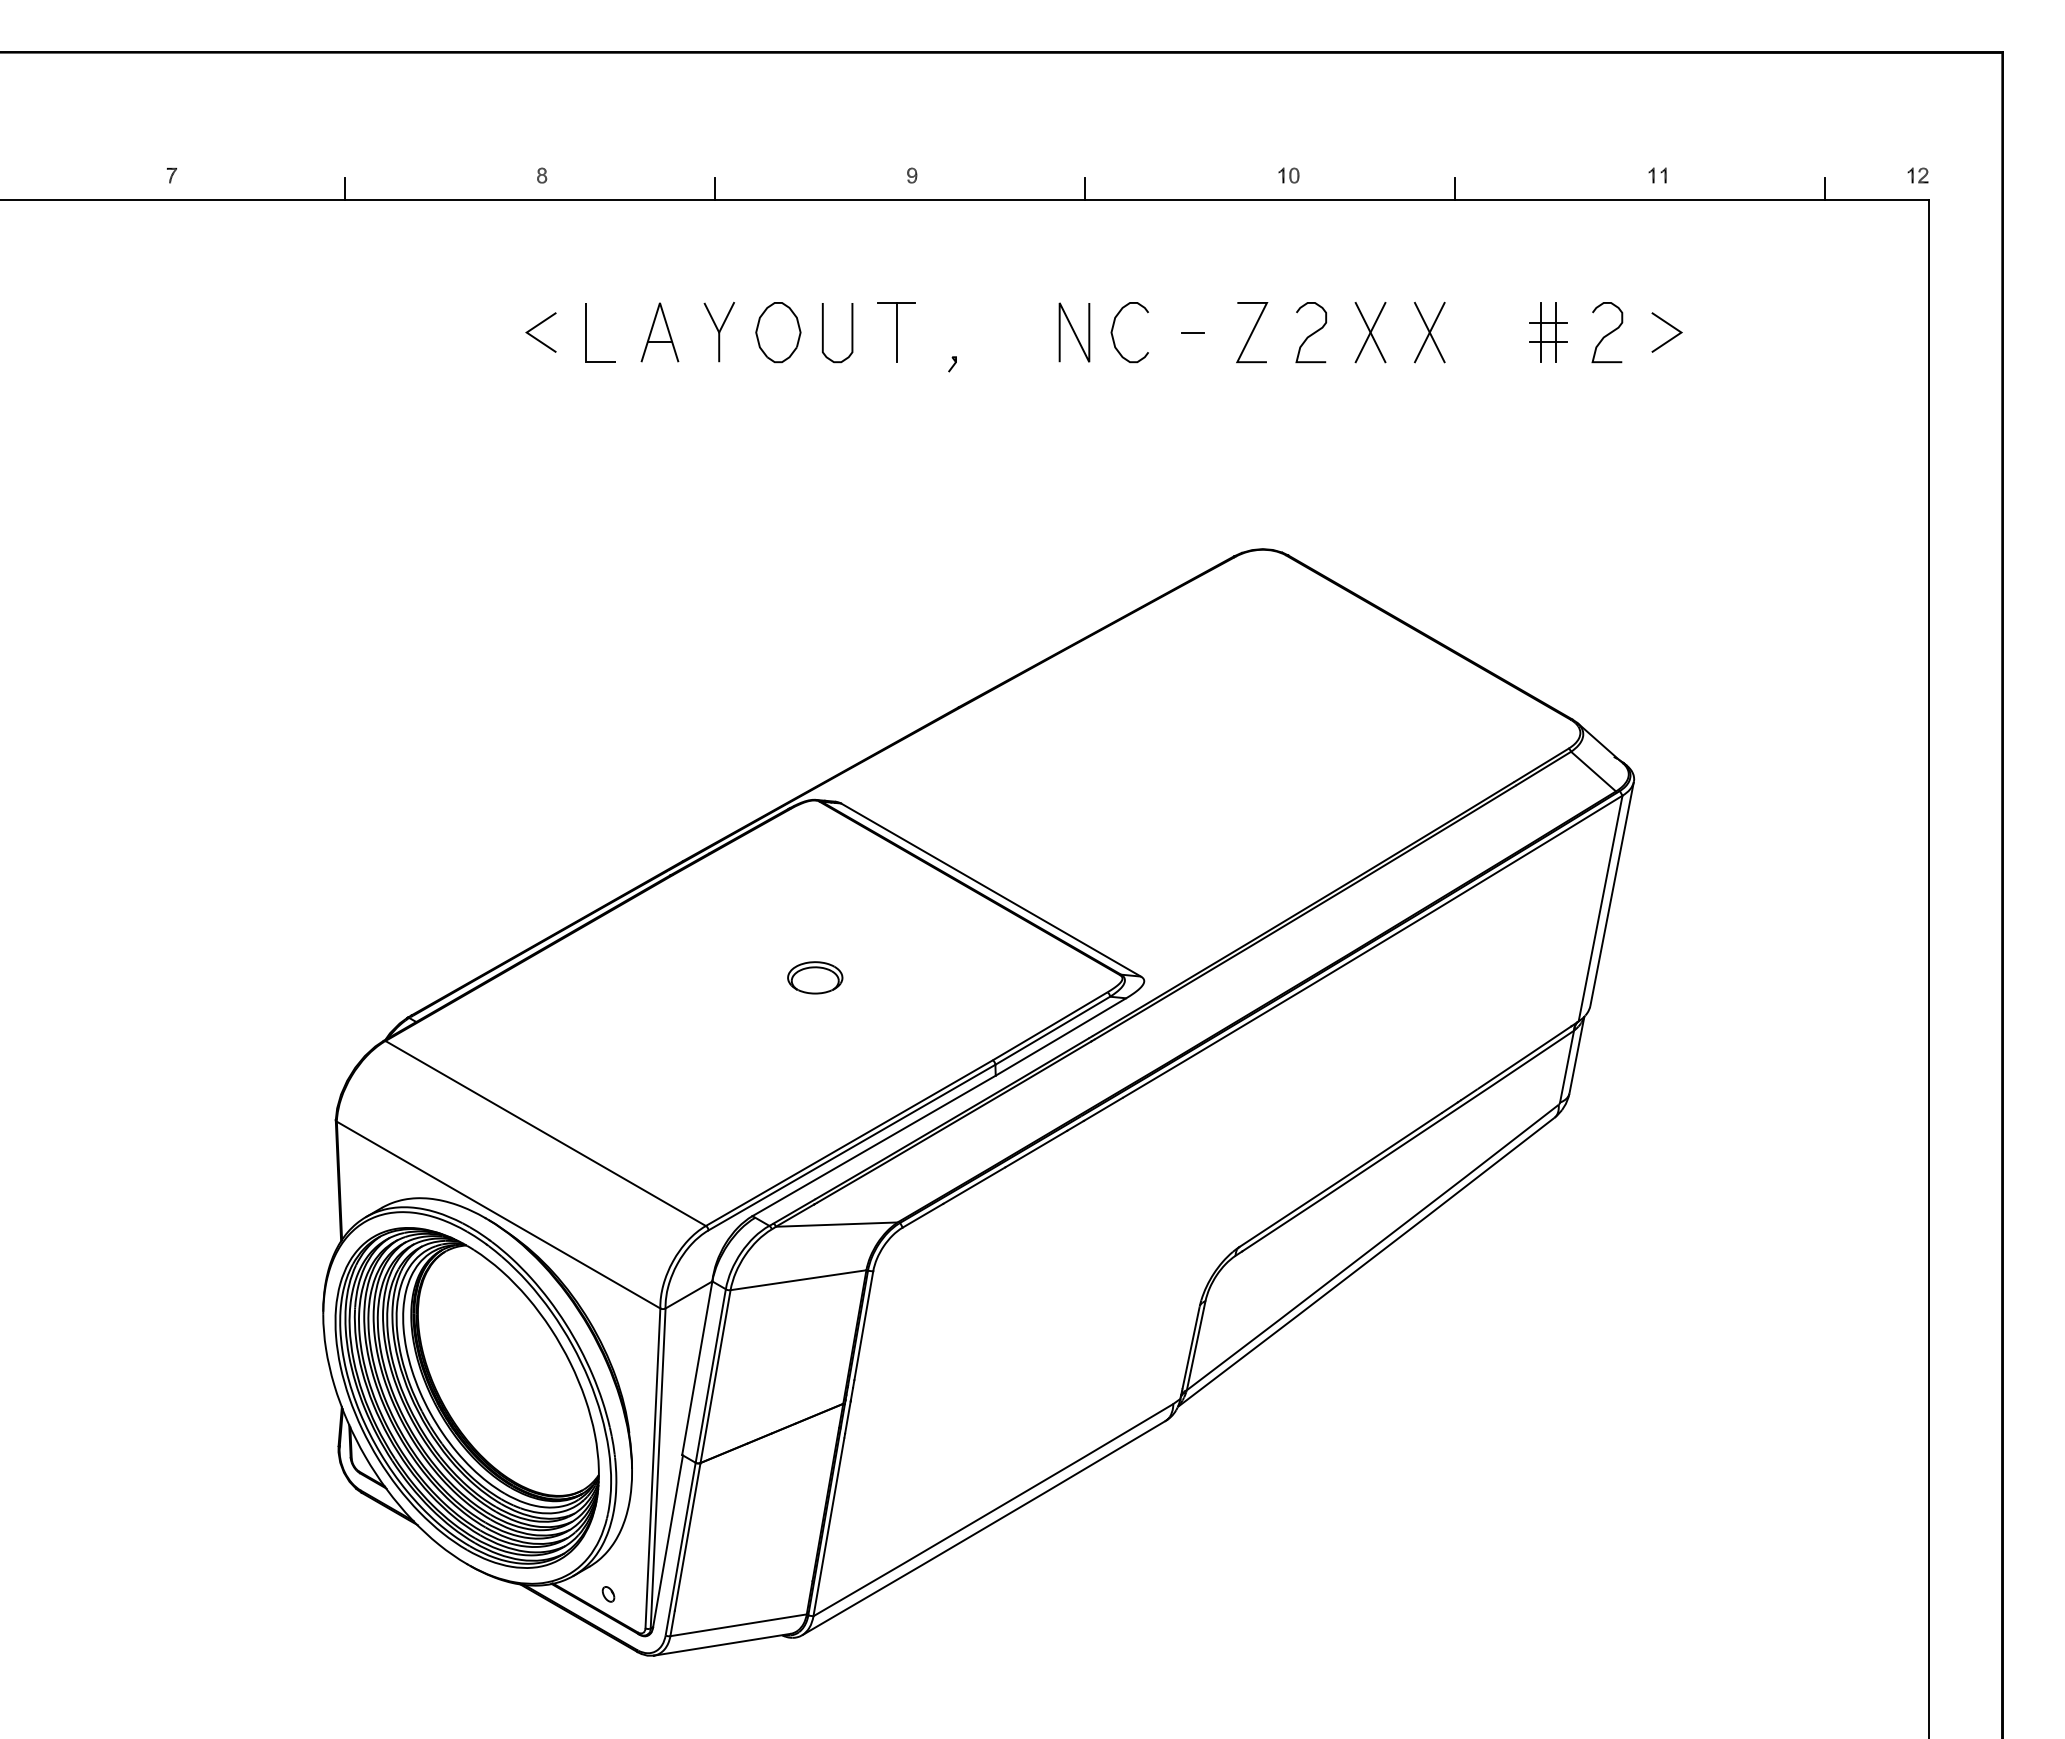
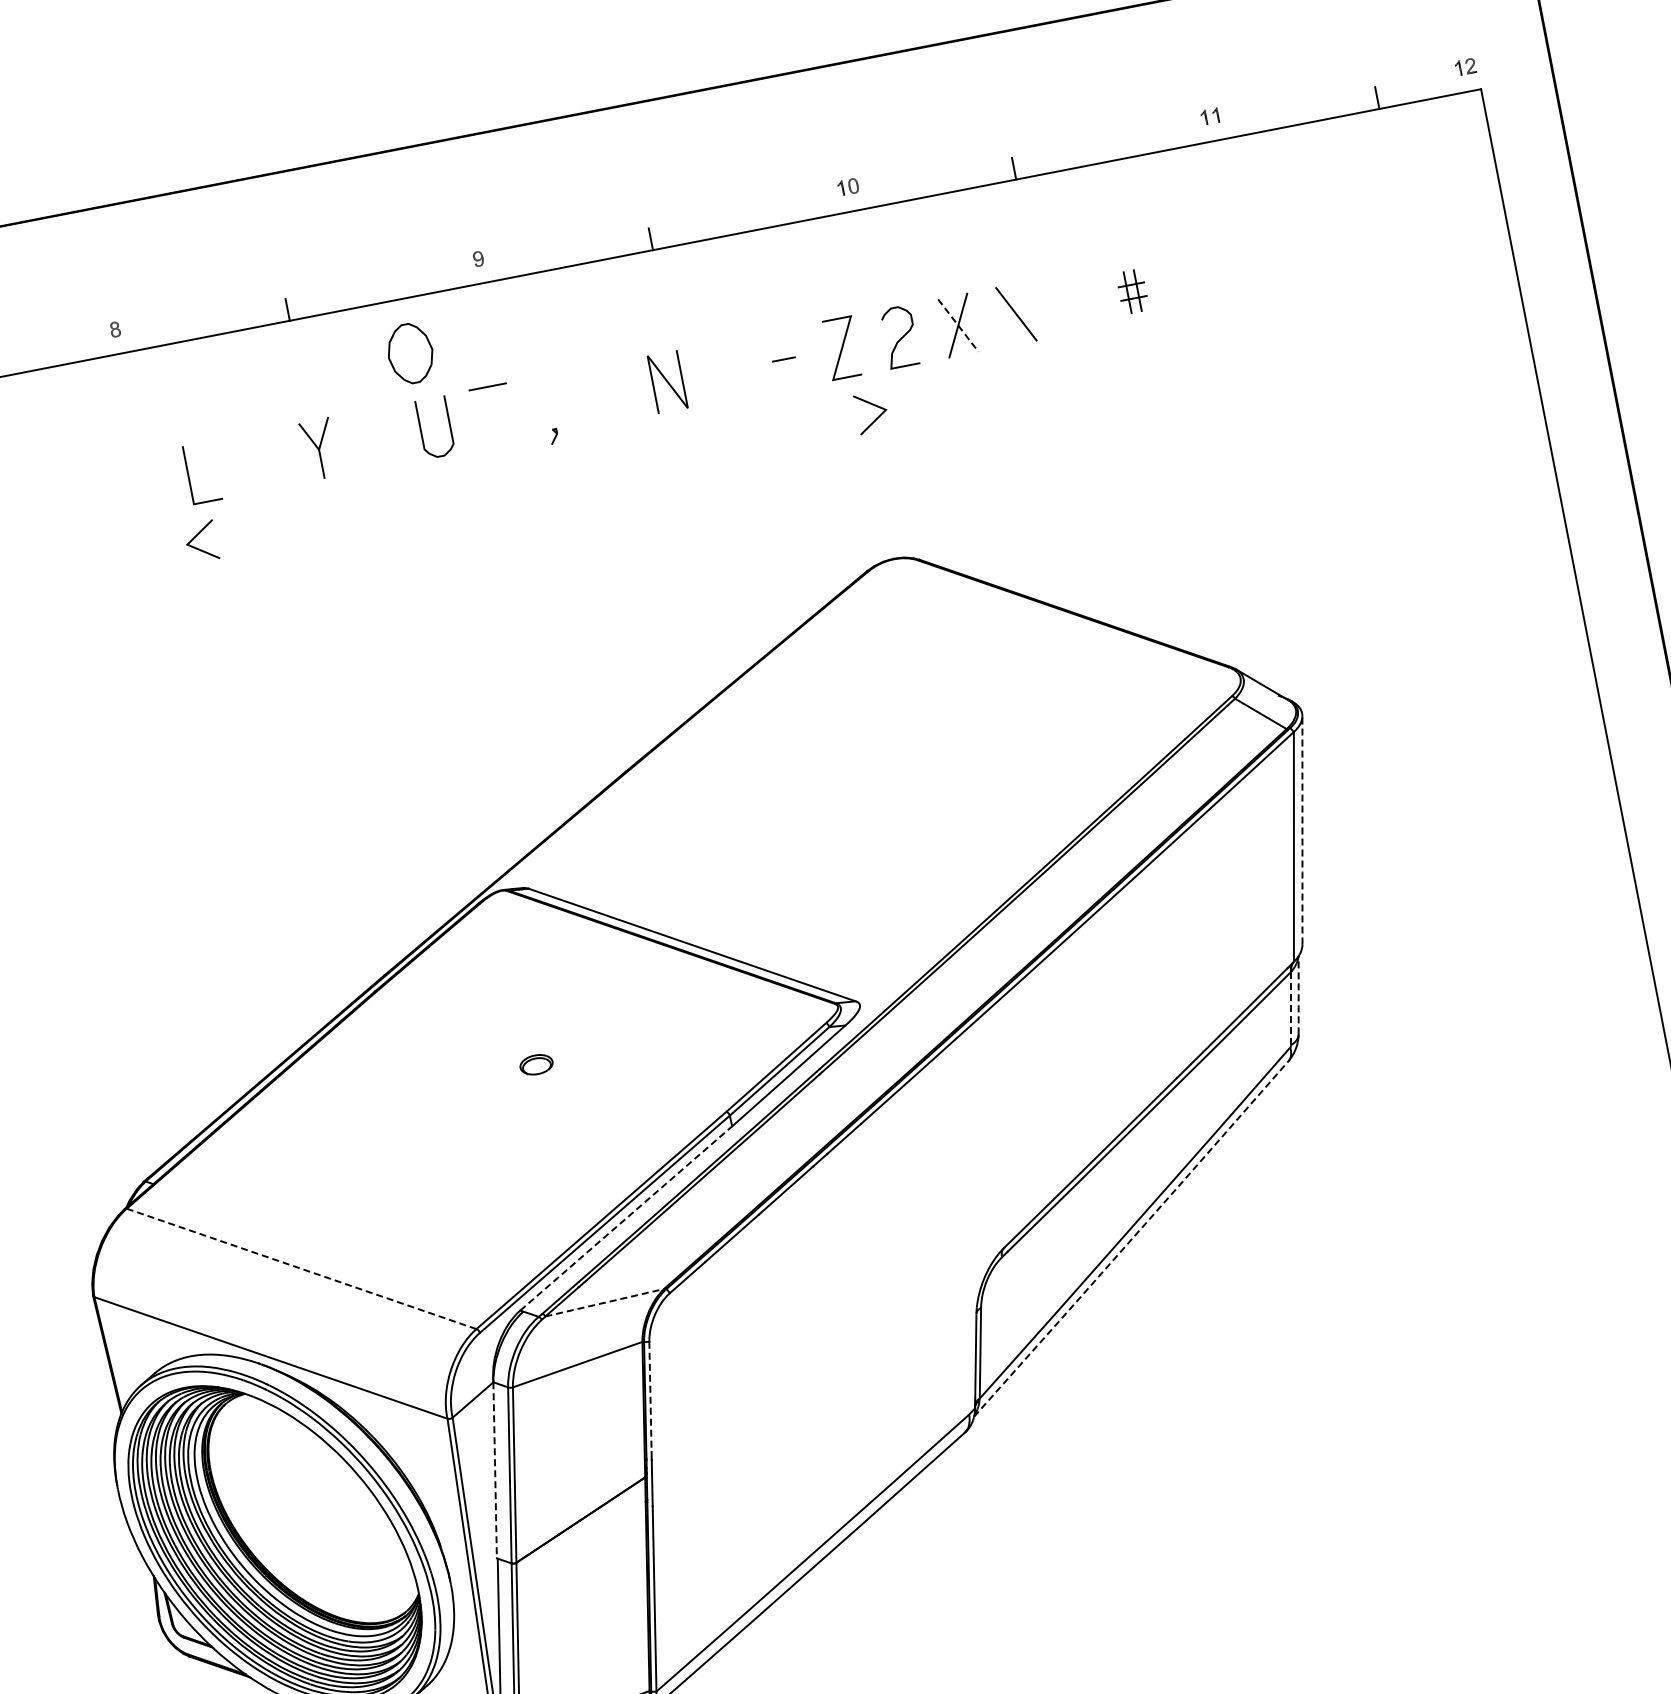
line: (536, 327) -> (195, 537), moved
line: (1671, 327) -> (875, 406), moved
curve: (1113, 329) -> (705, 371), removed
part: (659, 332) -> (260, 461), removed
part: (778, 332) -> (410, 353), moved
line: (896, 332) -> (493, 415), removed
line: (1429, 332) -> (1016, 314), removed
part: (1548, 332) -> (1132, 291), size x0.7
line: (1370, 333) -> (958, 326), solid -> dashed
curve: (1607, 333) -> (1190, 281), removed
line: (1612, 894) -> (1302, 830), solid -> dashed
part: (815, 977) -> (536, 1064), size x0.6
line: (1576, 1055) -> (1298, 995), solid -> dashed
line: (1567, 1066) -> (1291, 1008), solid -> dashed
line: (545, 1133) -> (301, 1268), solid -> dashed
line: (874, 1145) -> (626, 1217), solid -> dashed
line: (836, 1224) -> (604, 1302), solid -> dashed
line: (1366, 1262) -> (1131, 1238), solid -> dashed
line: (863, 1326) -> (650, 1397), solid -> dashed
line: (697, 1368) -> (495, 1470), solid -> dashed

